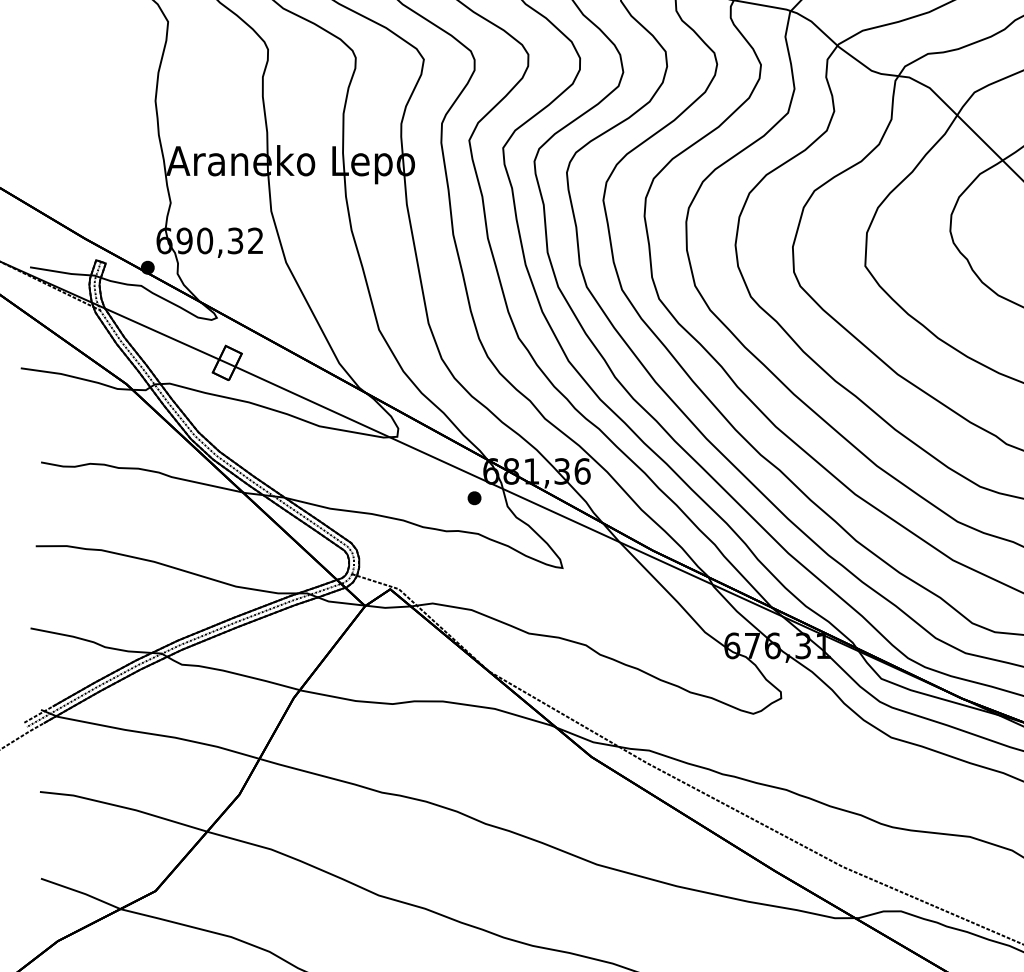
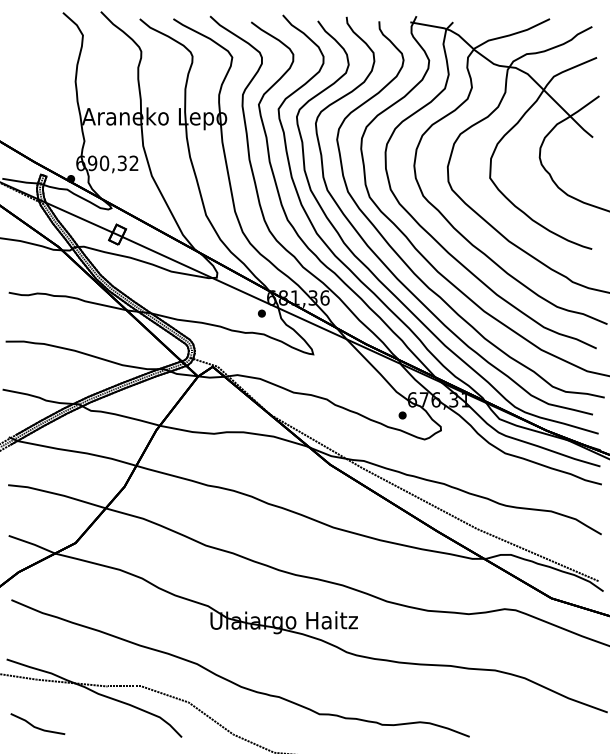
part: (715, 672) -> (402, 415), added

